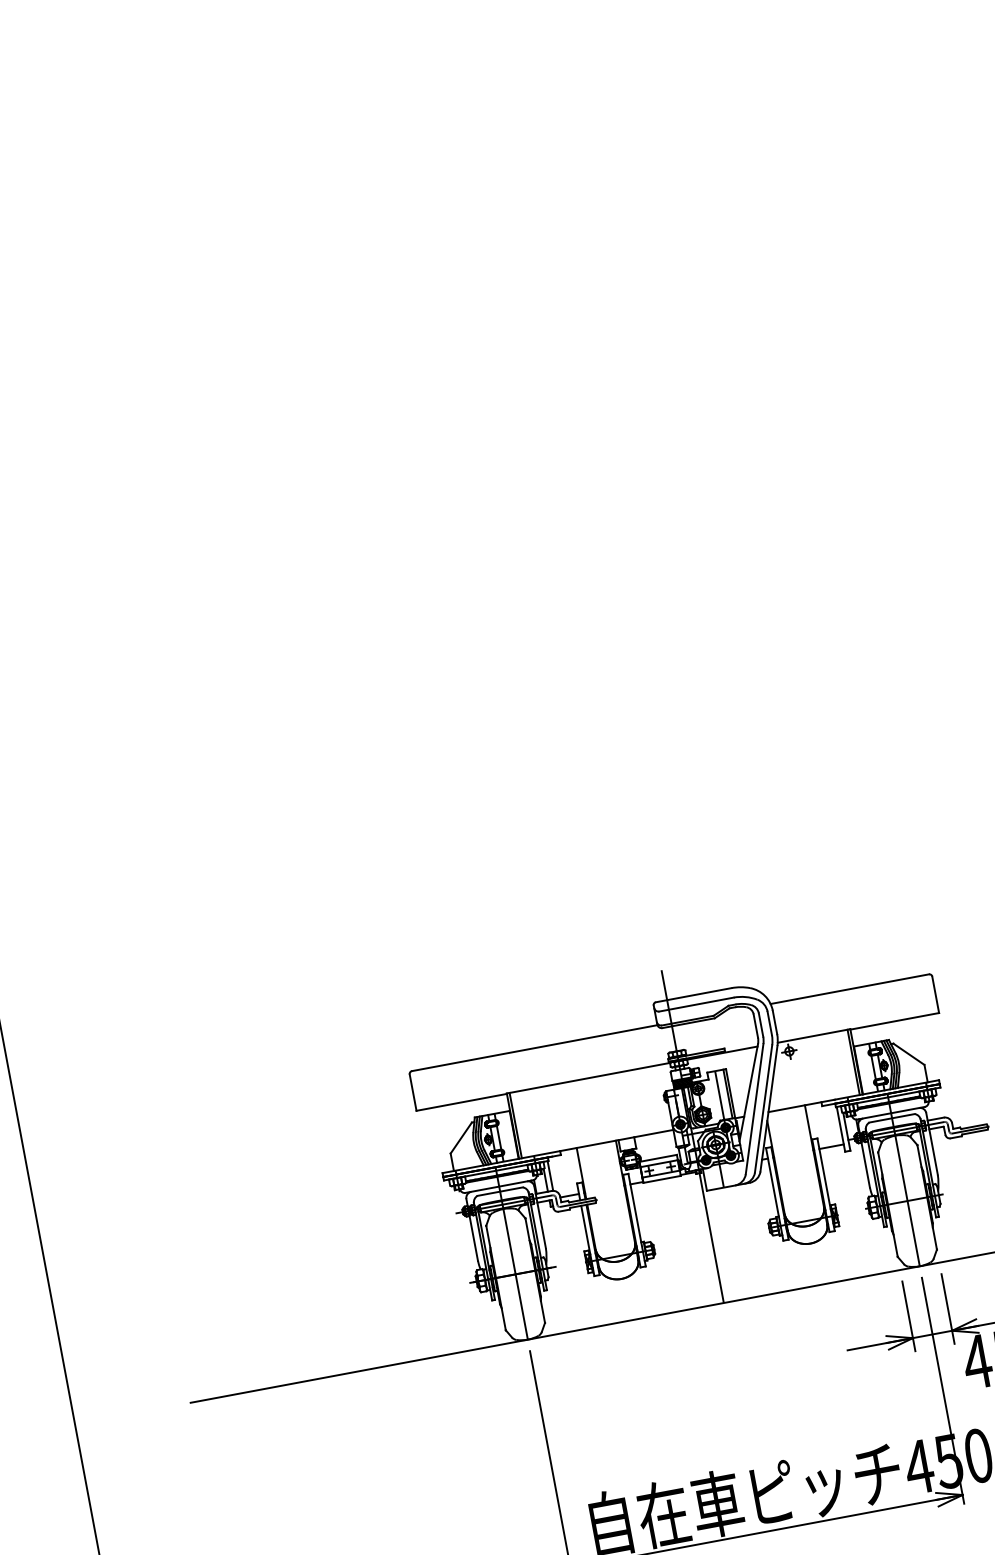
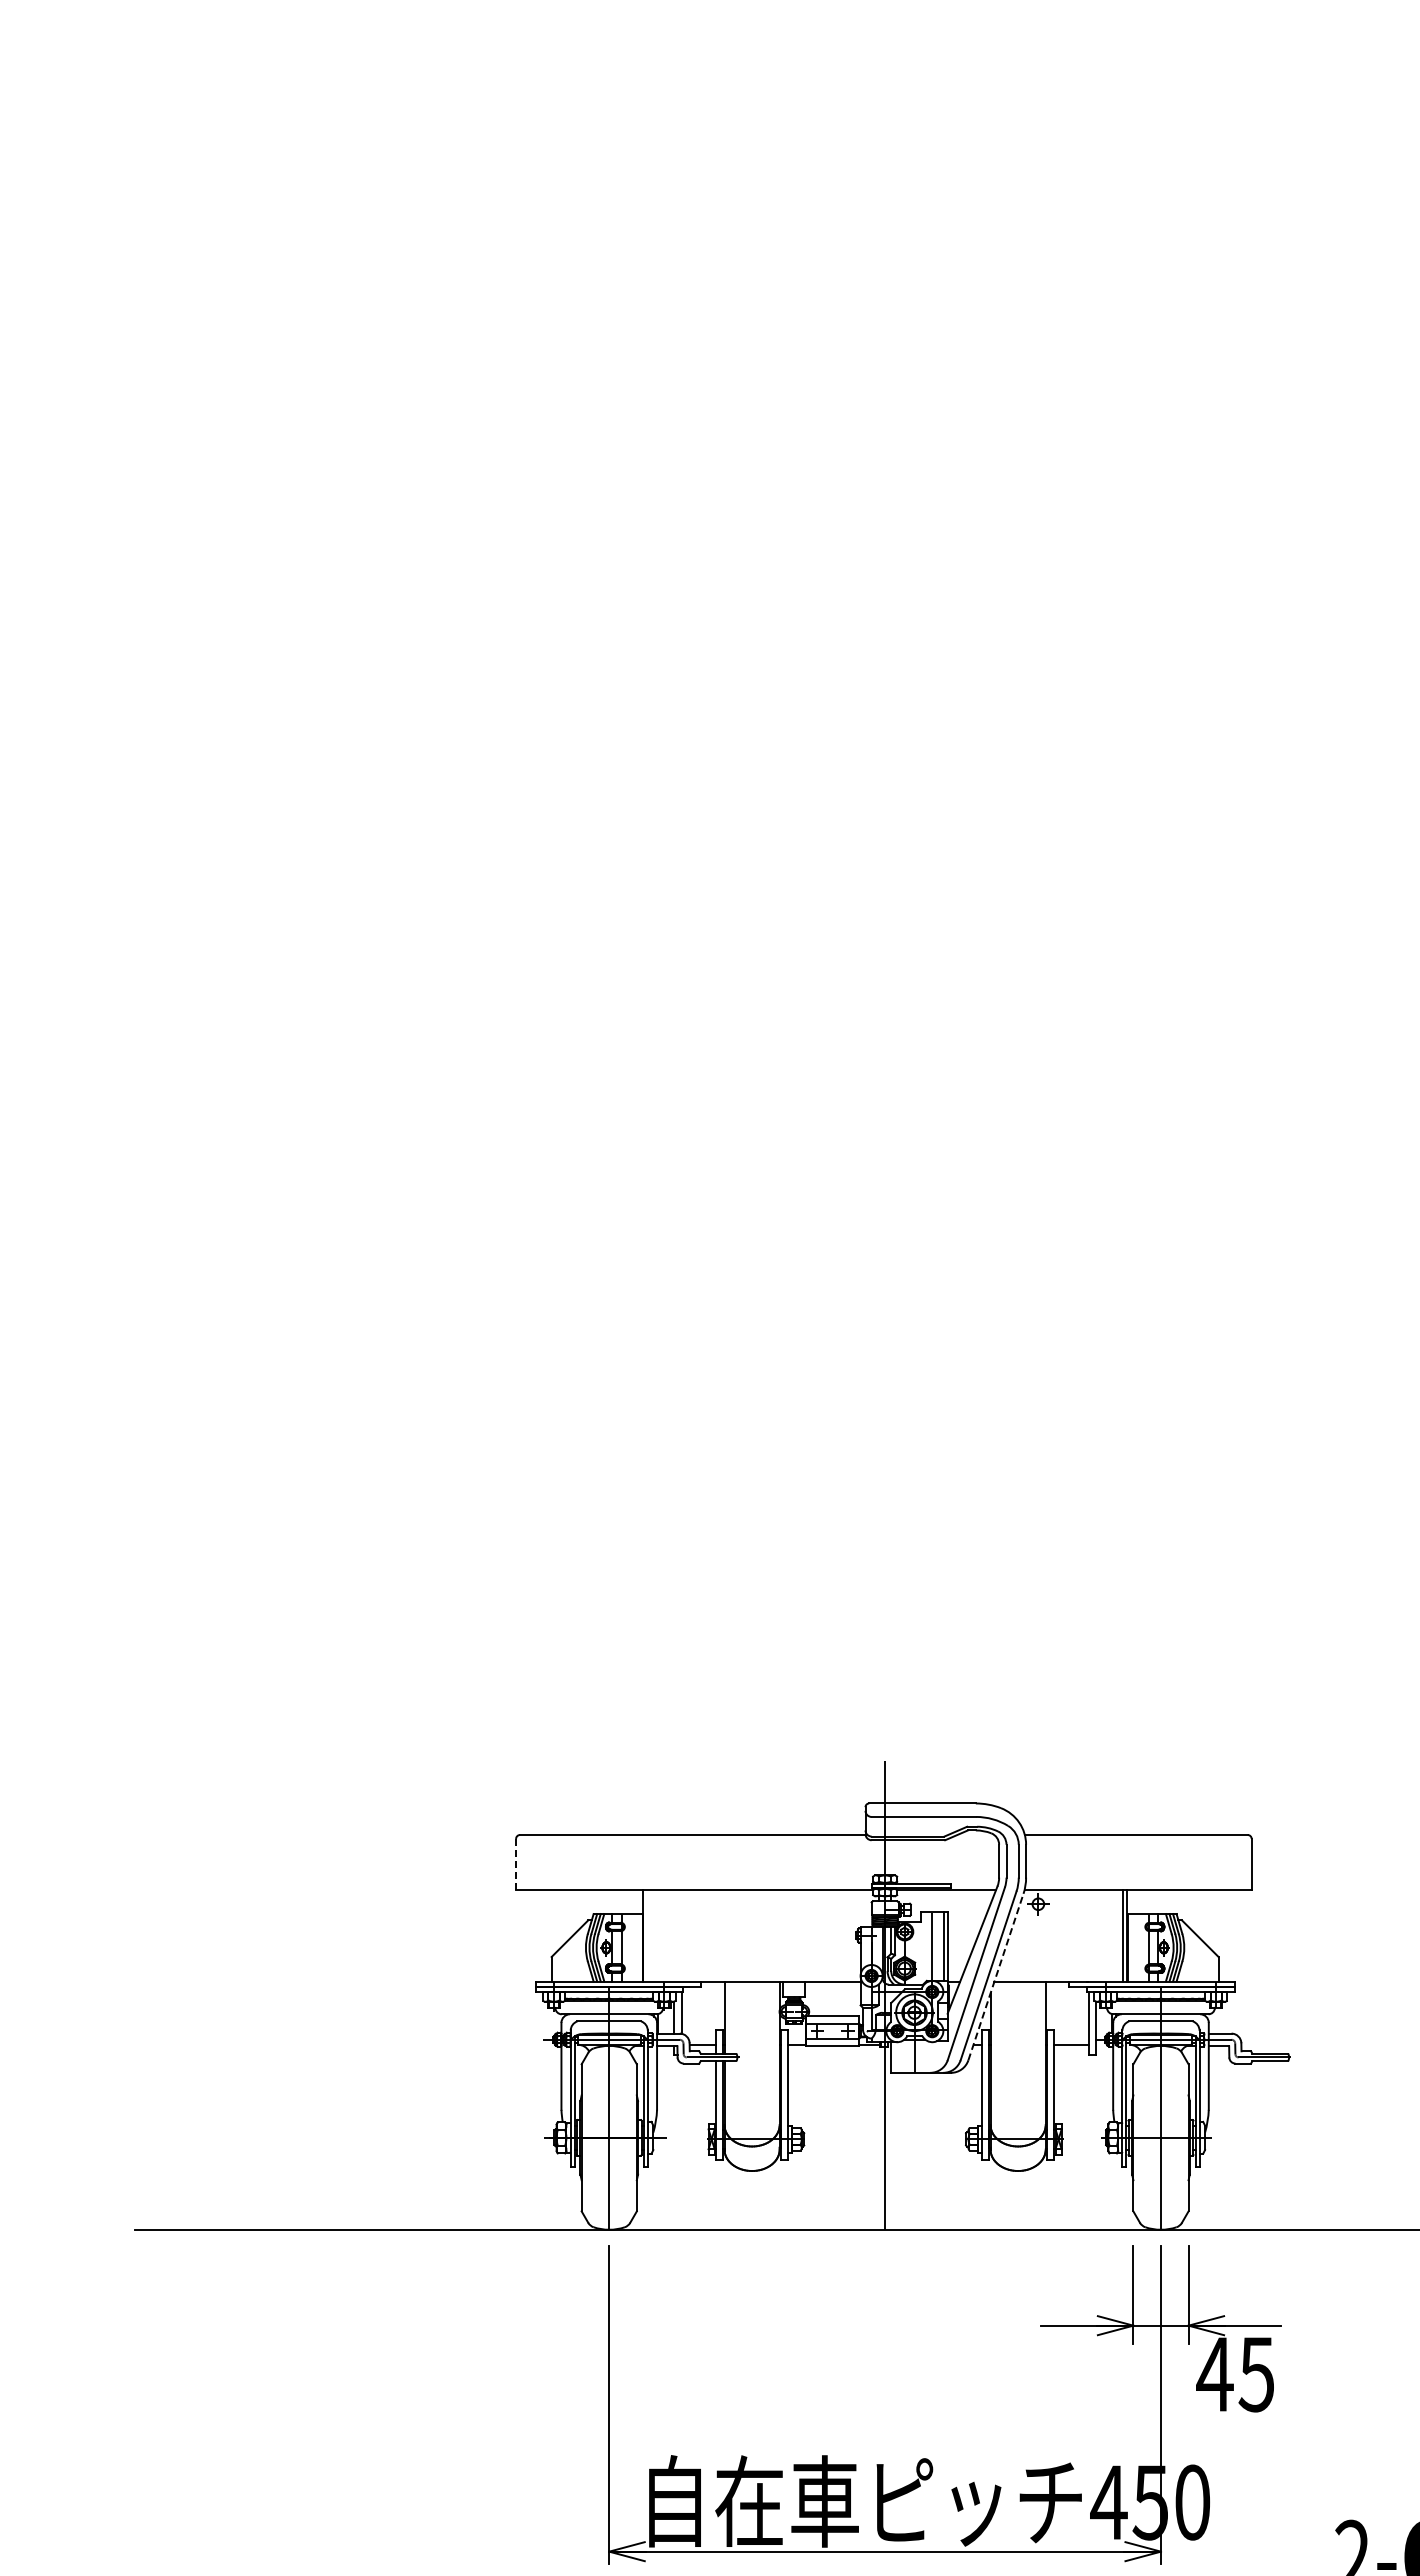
line: (413, 1092) -> (516, 1864), solid -> dashed
line: (768, 1109) -> (995, 1977), solid -> dashed
line: (515, 1125) -> (647, 1935), removed

